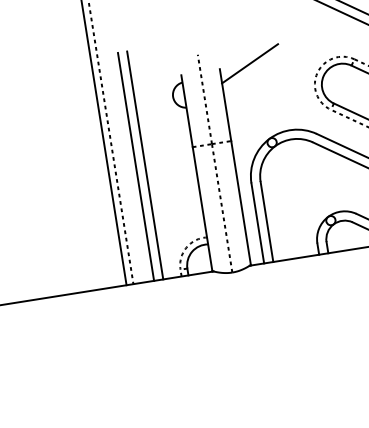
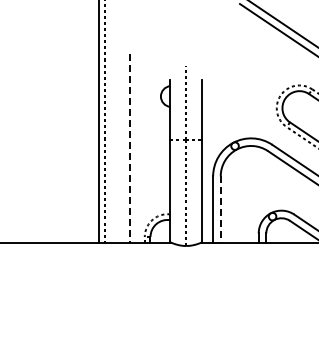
line: (250, 63) -> (227, 79), removed
line: (136, 165) -> (122, 147), removed
line: (145, 165) -> (129, 148), solid -> dashed
line: (266, 223) -> (220, 210), solid -> dashed

